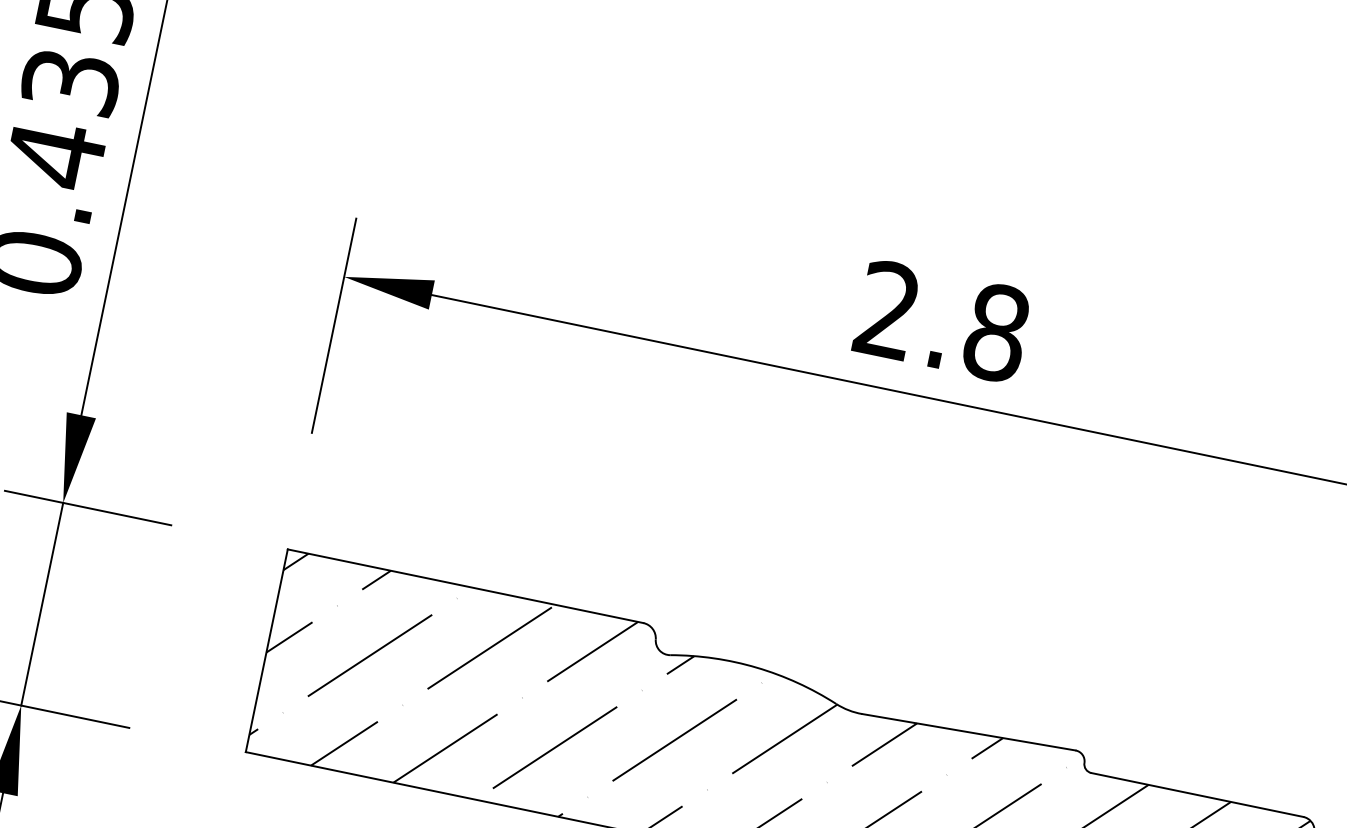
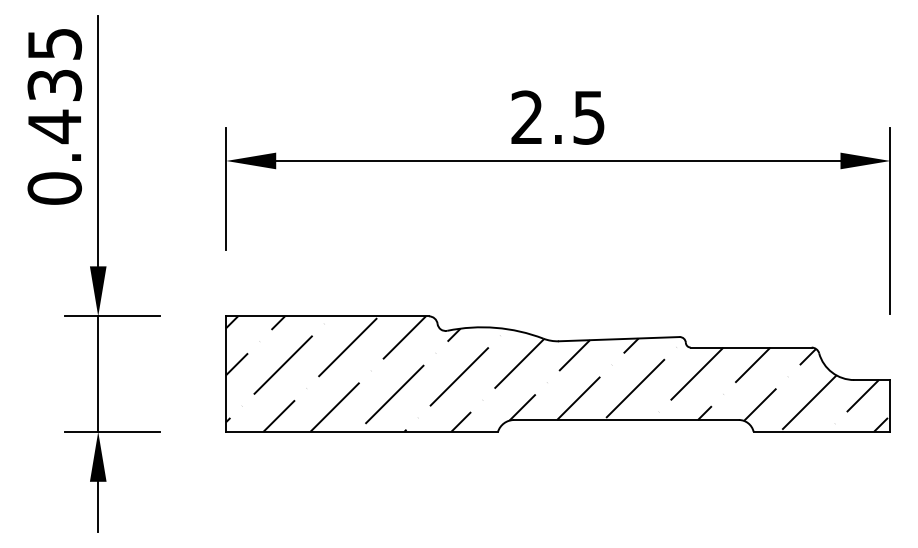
text: (997, 332) -> (589, 117), 2.8 -> 2.5

